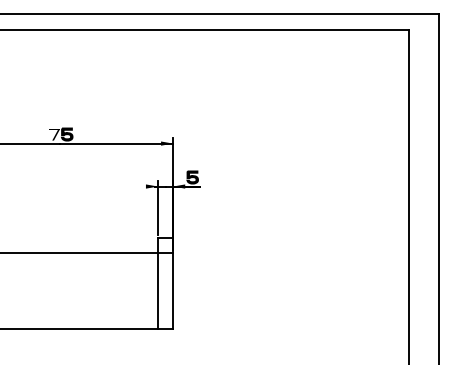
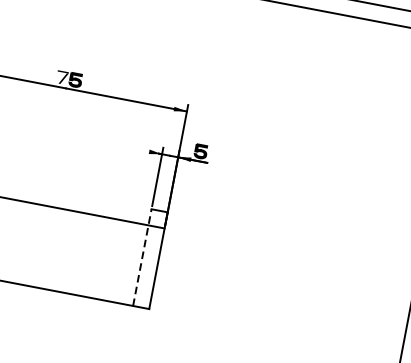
line: (158, 282) -> (143, 256), solid -> dashed

